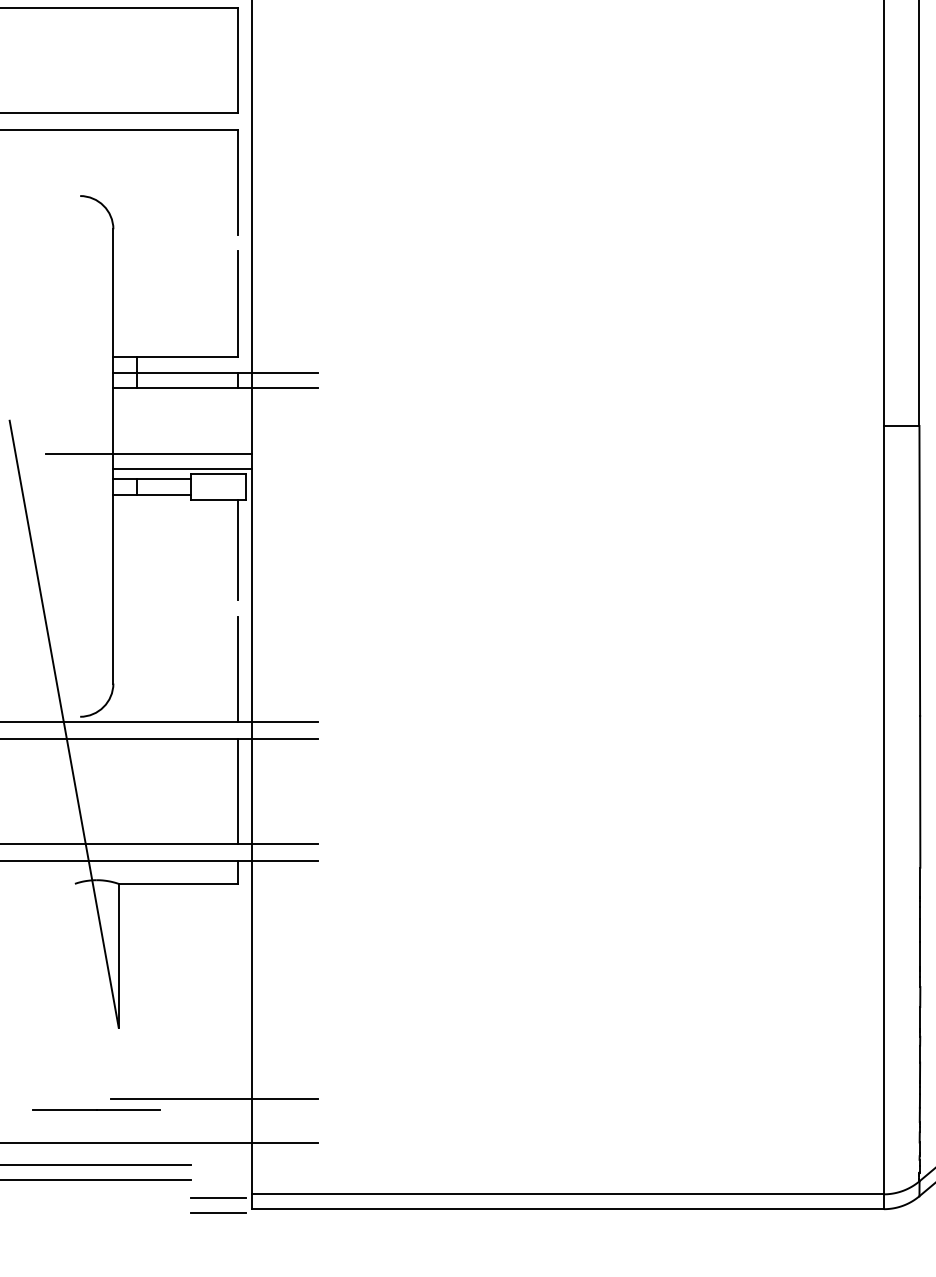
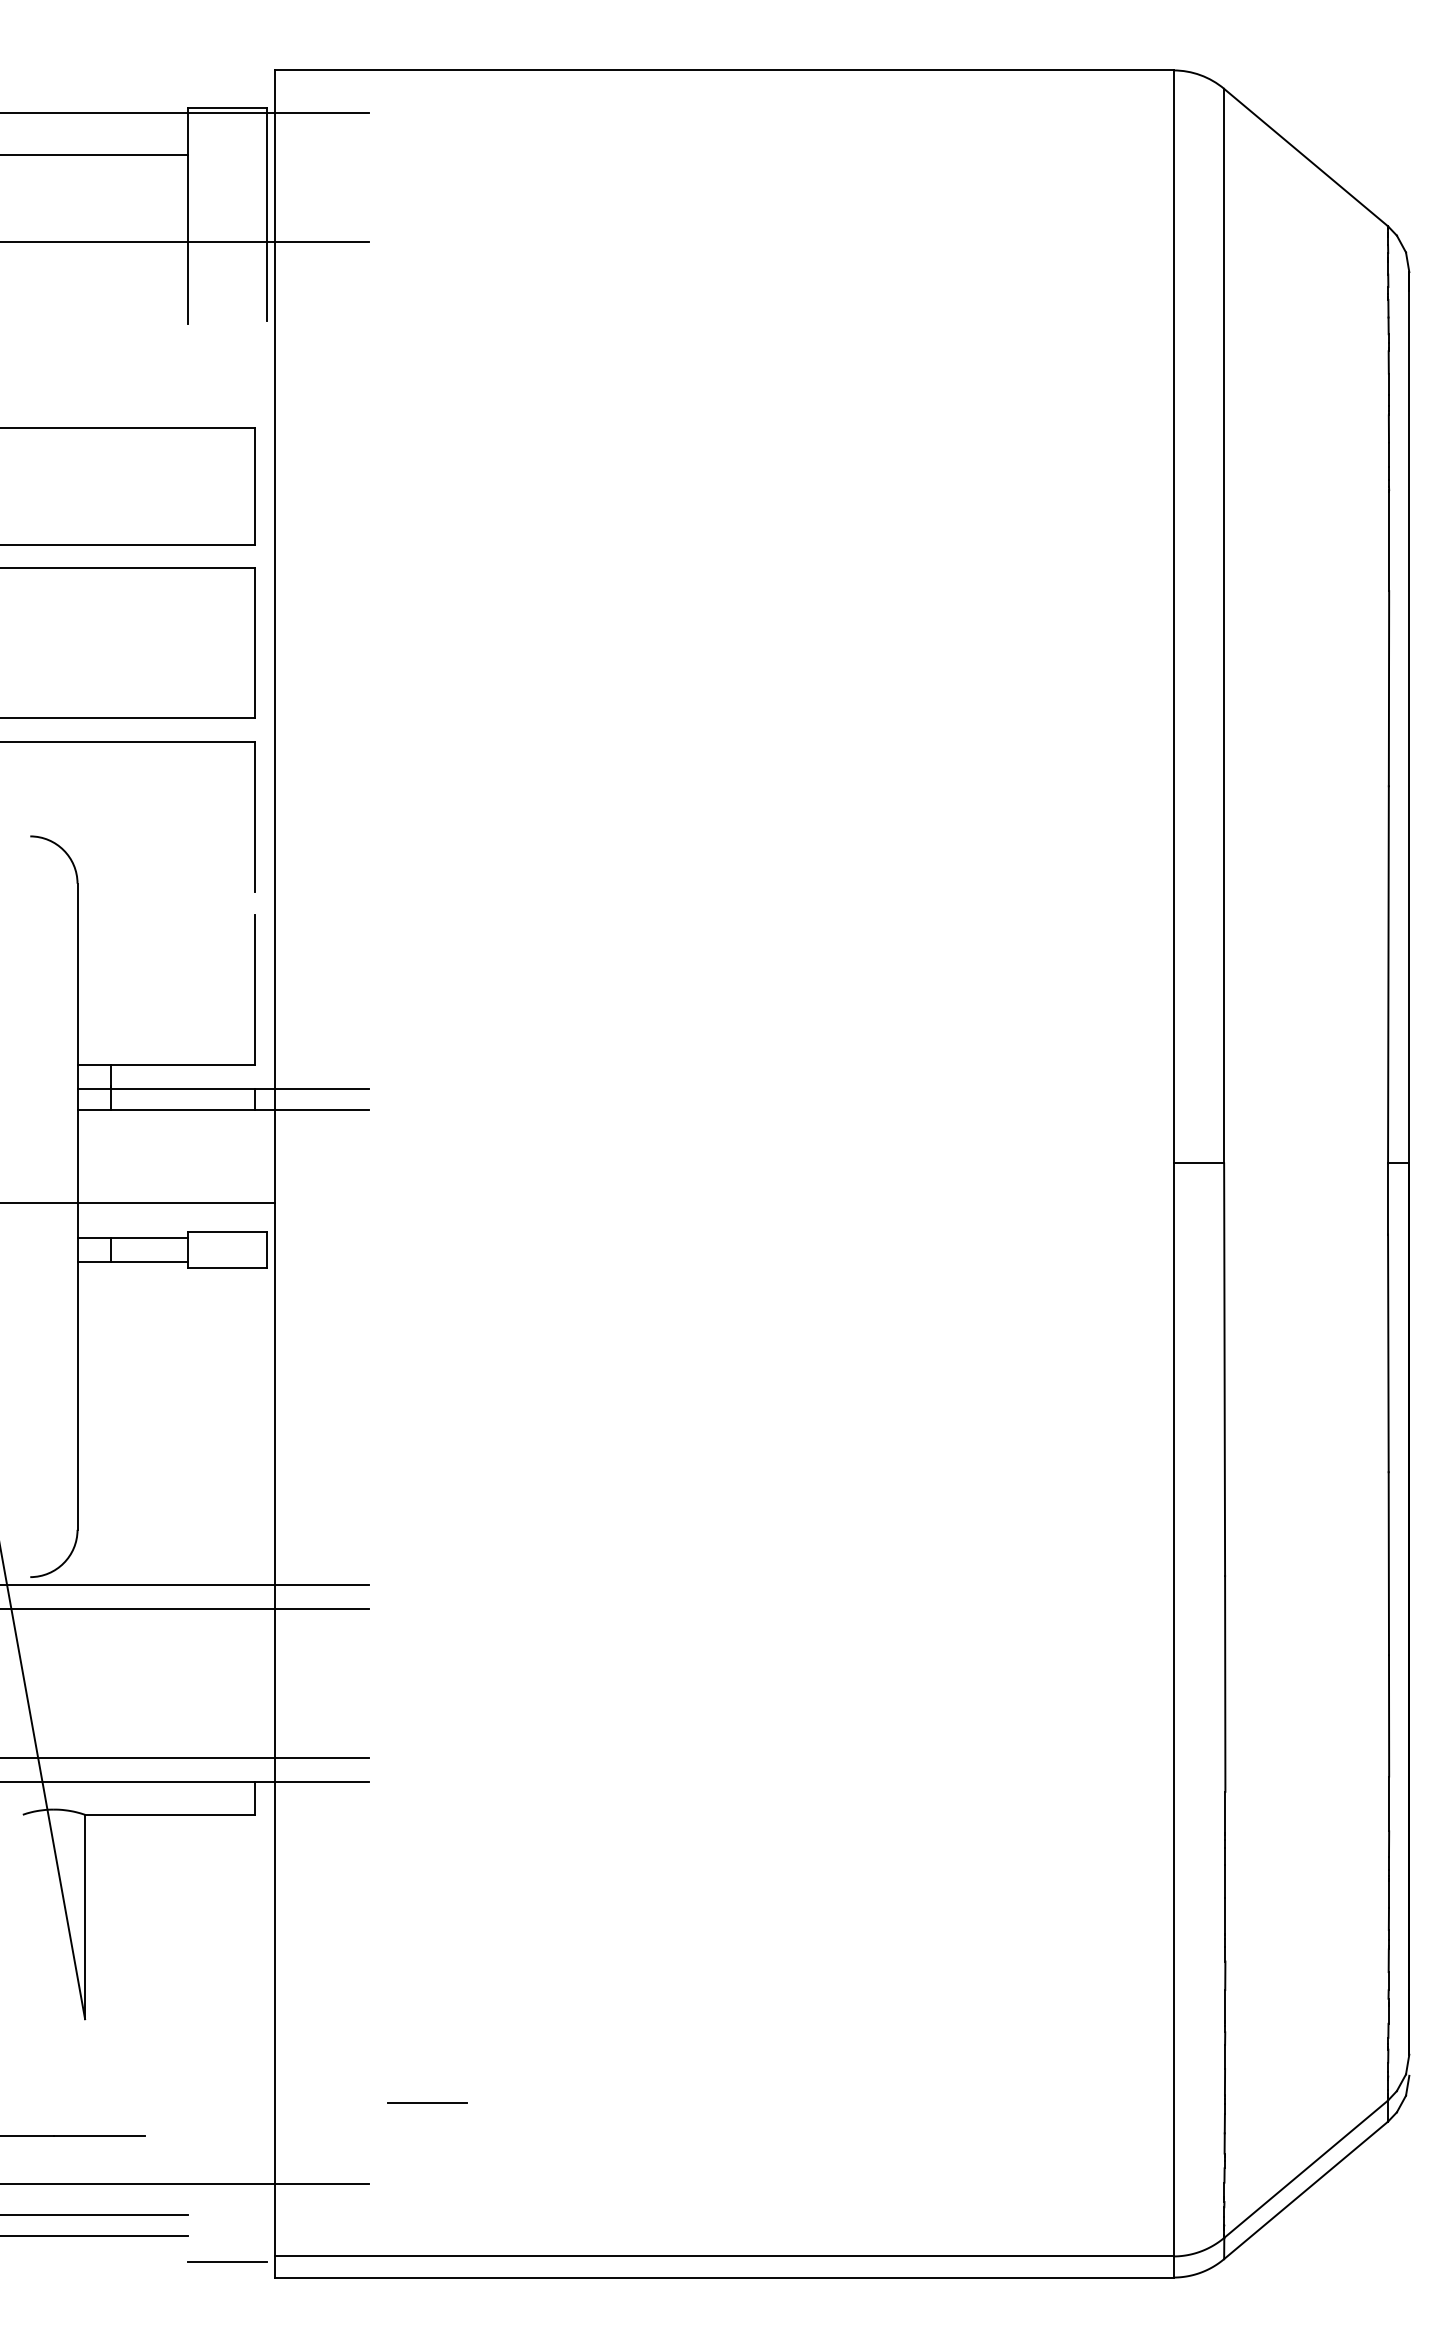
line: (182, 468) -> (175, 1223), removed
line: (238, 549) -> (255, 1339), removed
line: (238, 669) -> (255, 1510), removed
line: (238, 791) -> (255, 1683), removed
line: (214, 1098) -> (221, 2120), removed
line: (218, 1212) -> (427, 2102), moved

